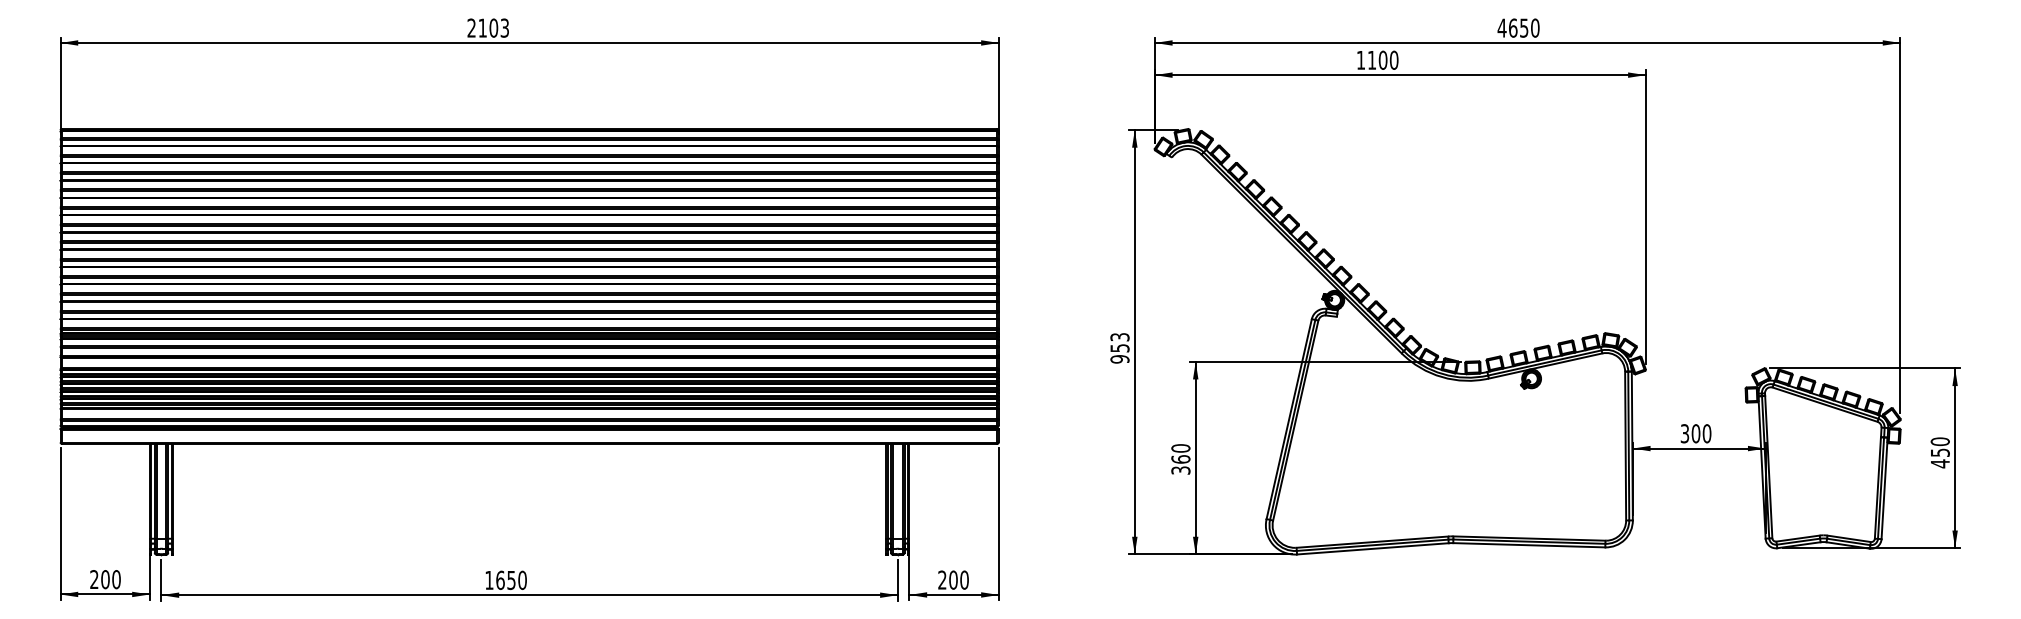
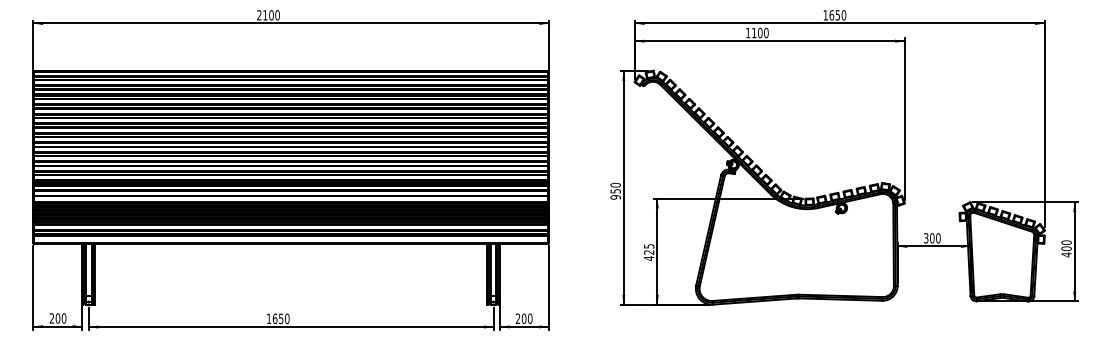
text: (504, 28) -> (277, 15), 2103 -> 2100
text: (1501, 28) -> (825, 15), 4650 -> 1650
text: (1119, 335) -> (615, 184), 953 -> 950
text: (1940, 452) -> (1066, 248), 450 -> 400
text: (1179, 459) -> (648, 252), 360 -> 425

